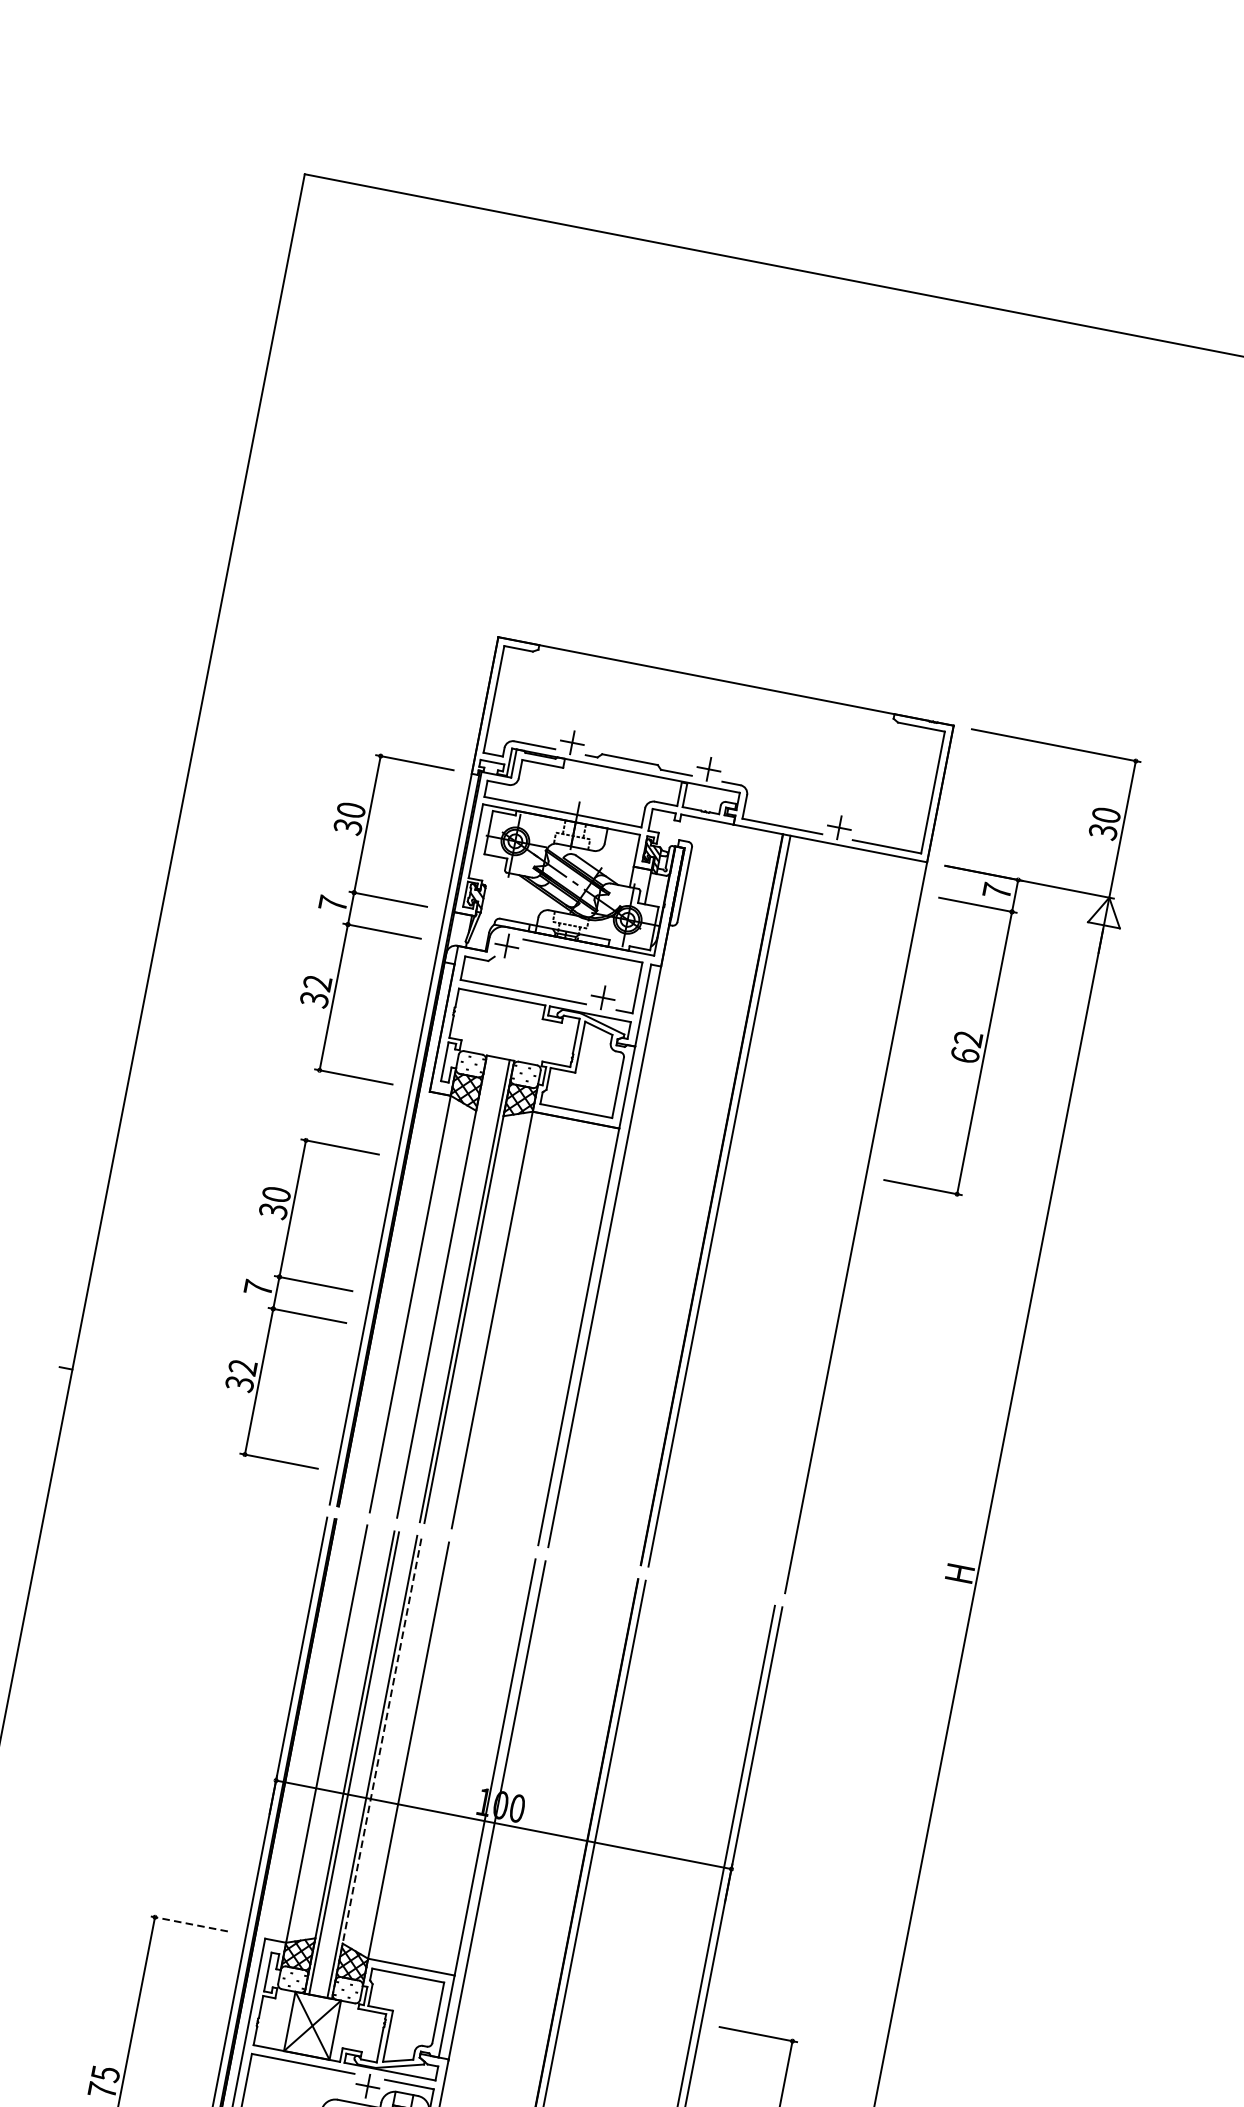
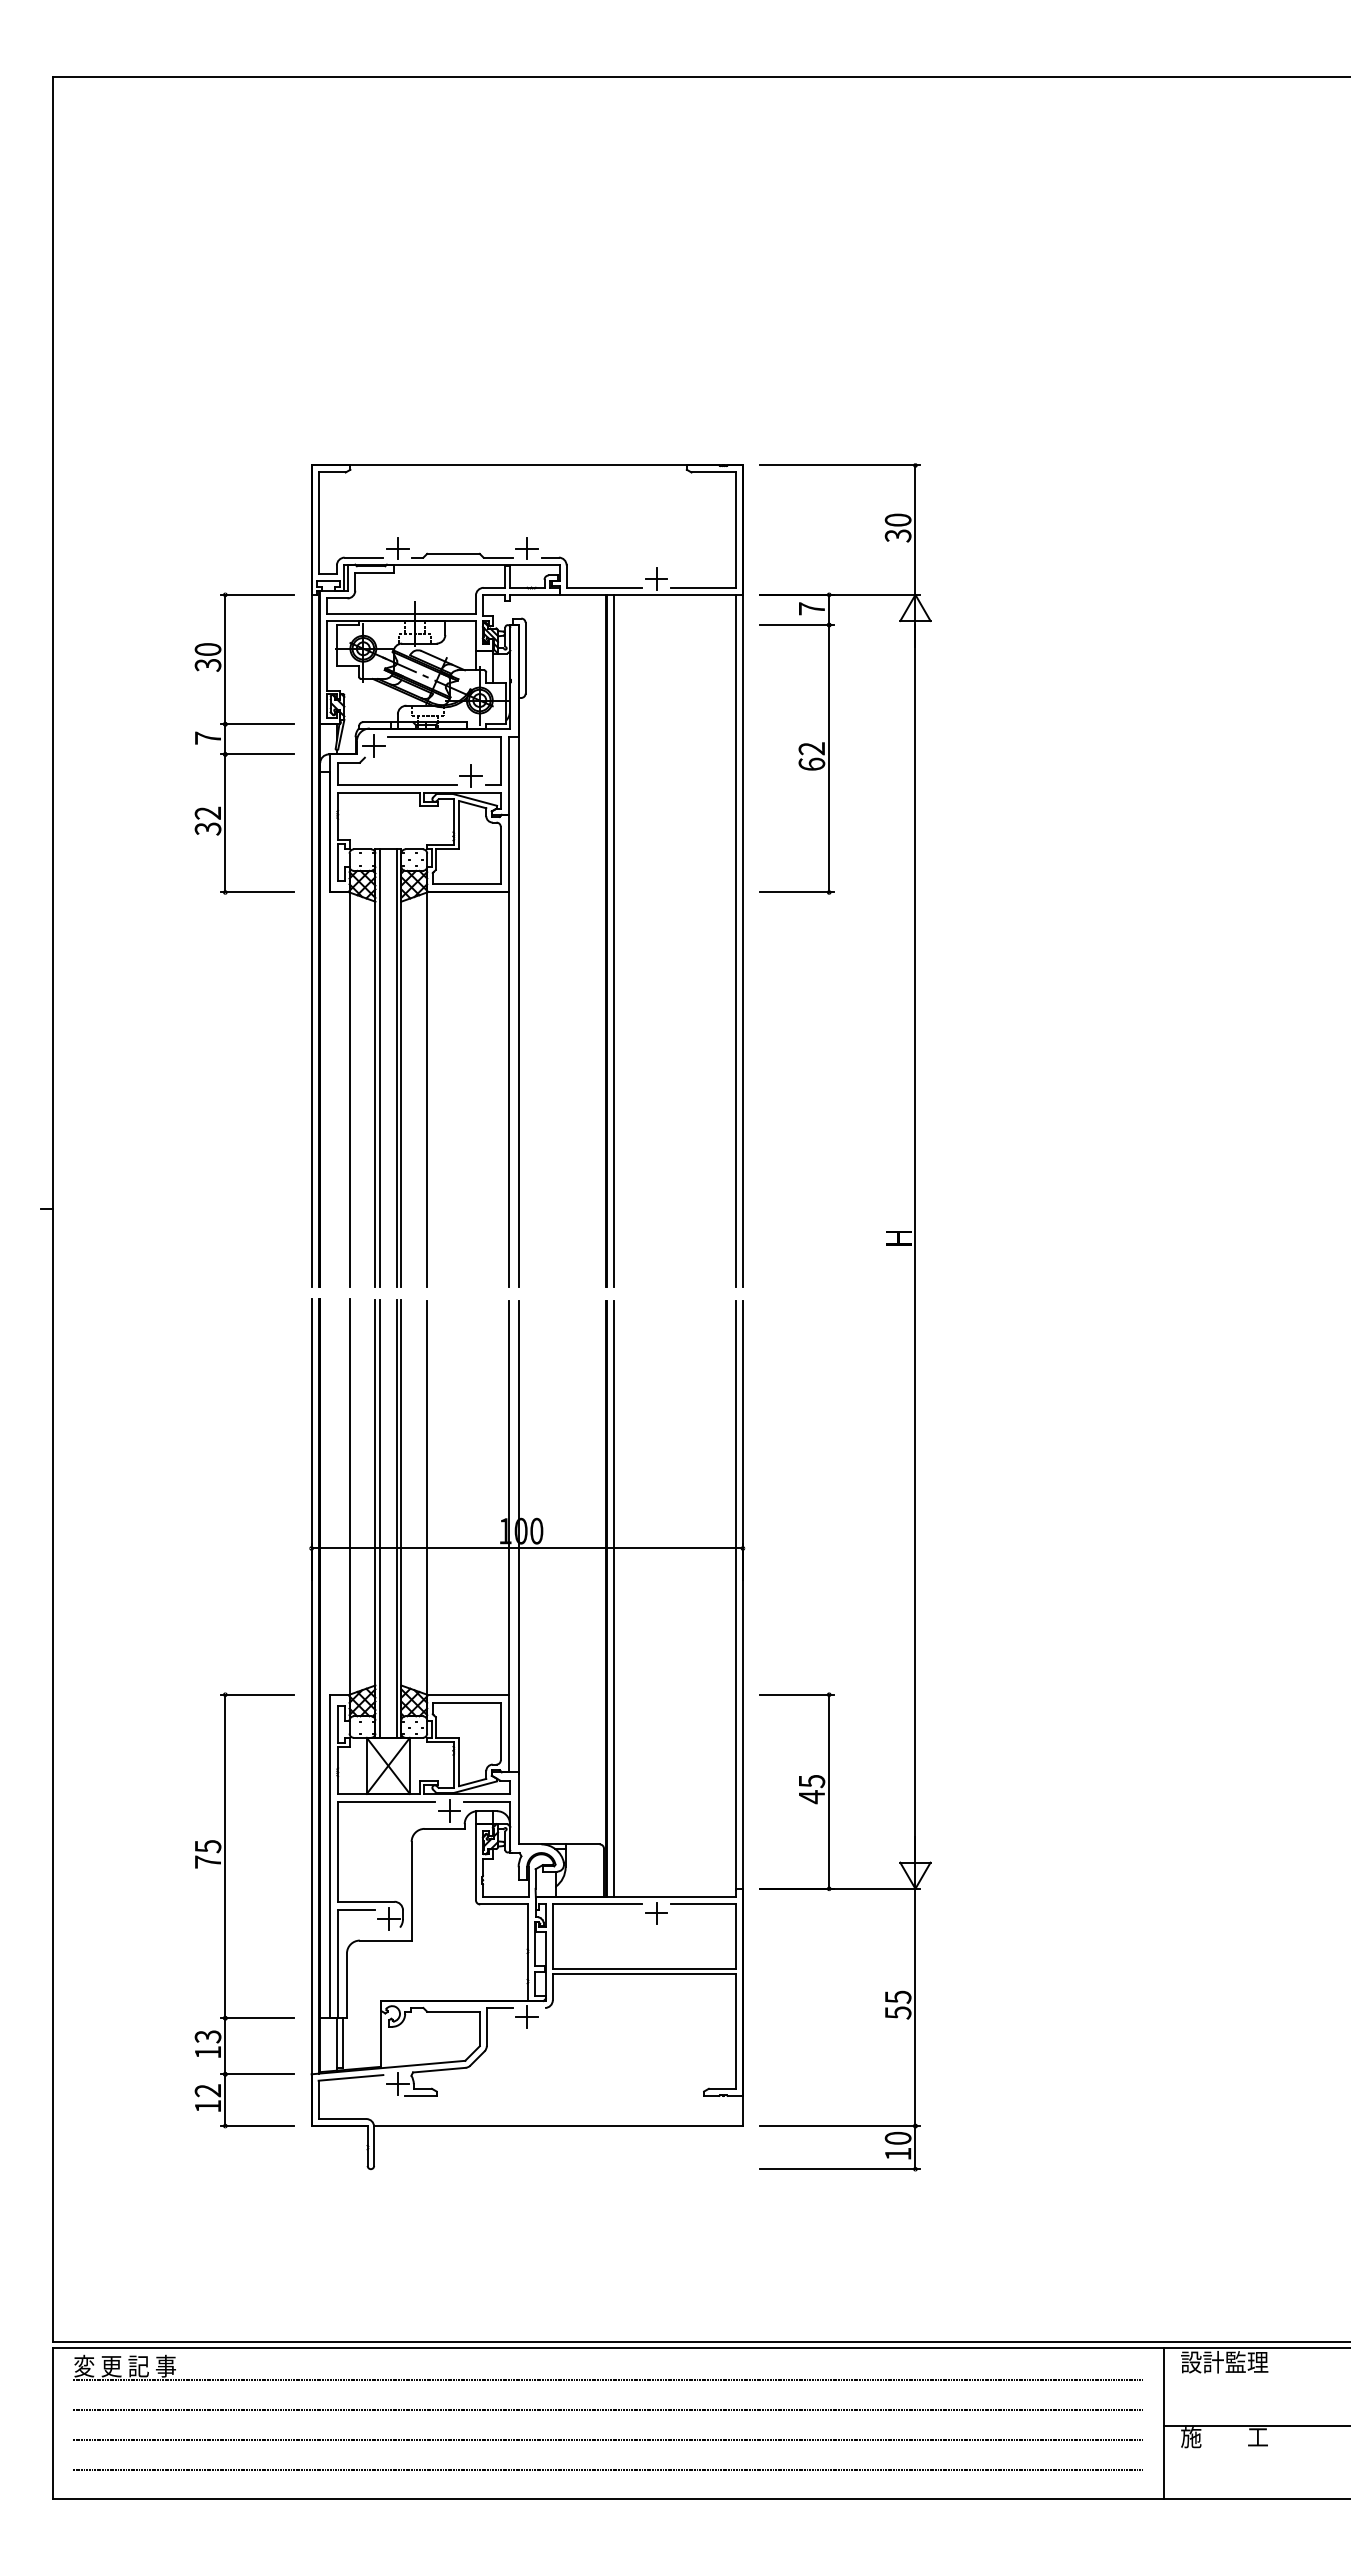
line: (848, 1225) -> (735, 940), added
line: (446, 1287) -> (379, 1068), added
part: (293, 1311) -> (244, 1117), removed
line: (377, 1767) -> (401, 1518), dashed -> solid
line: (189, 1923) -> (257, 1694), dashed -> solid

